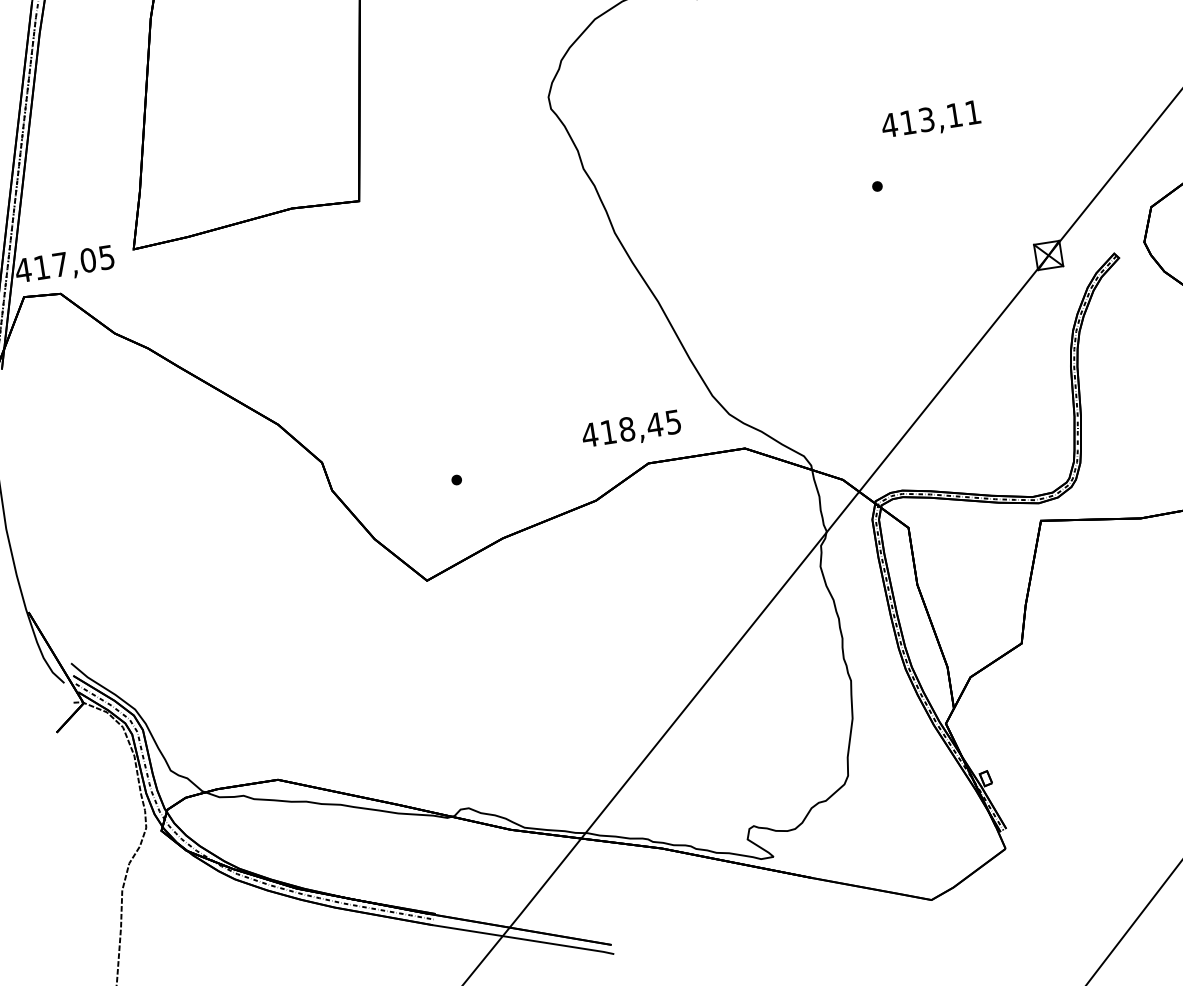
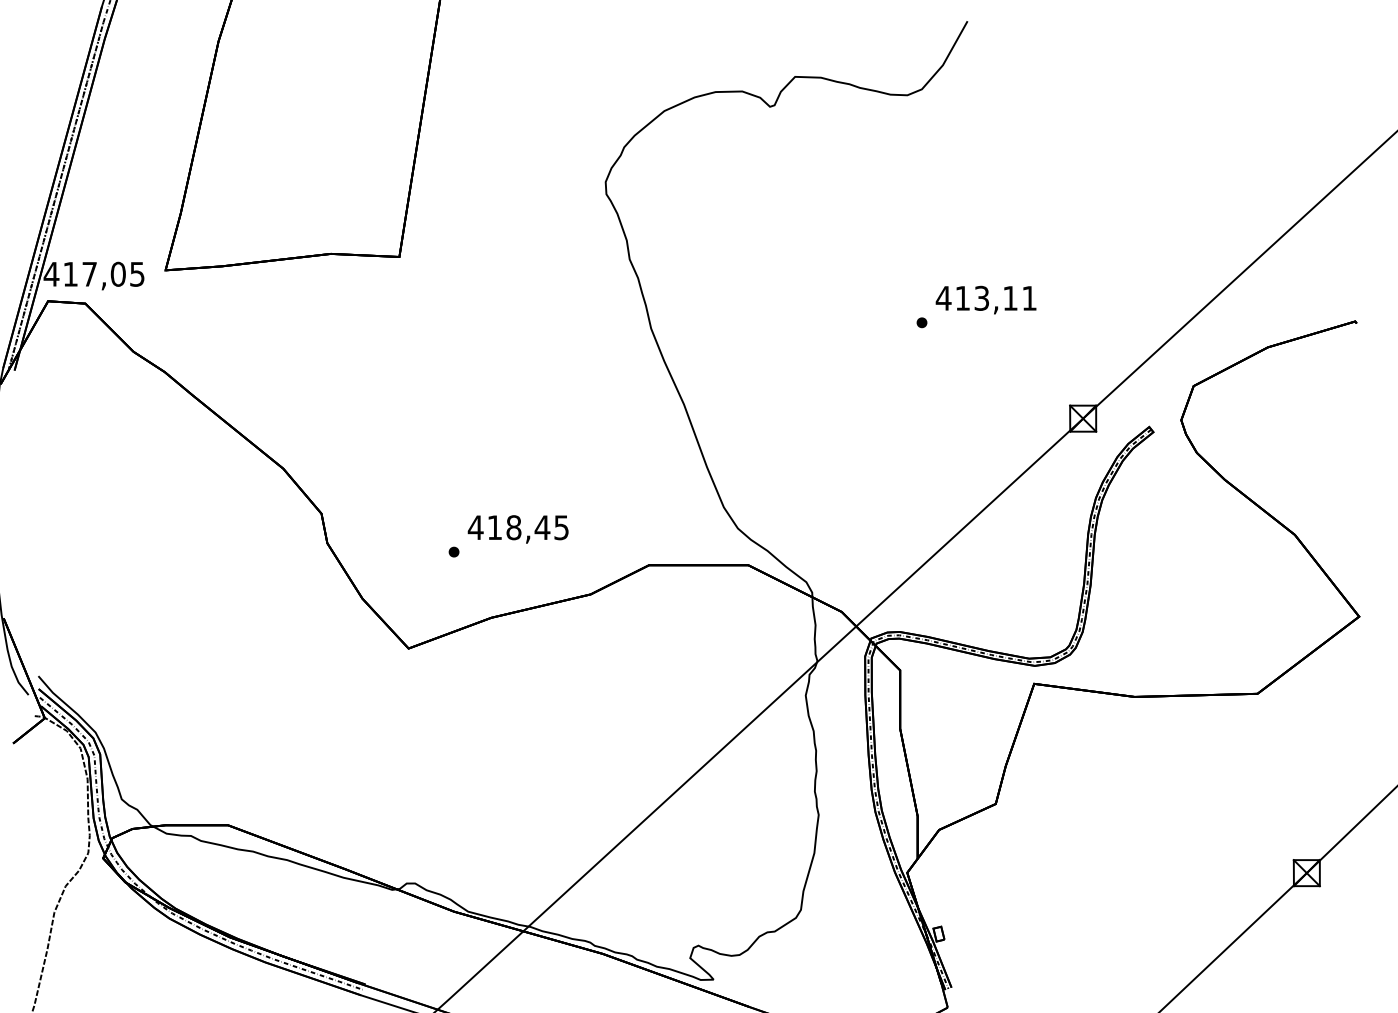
text: (930, 120) -> (985, 299), moved
text: (630, 430) -> (517, 529), moved

